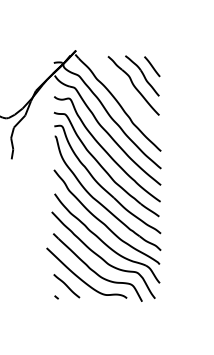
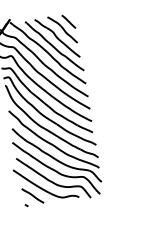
part: (127, 95) -> (54, 46), added

